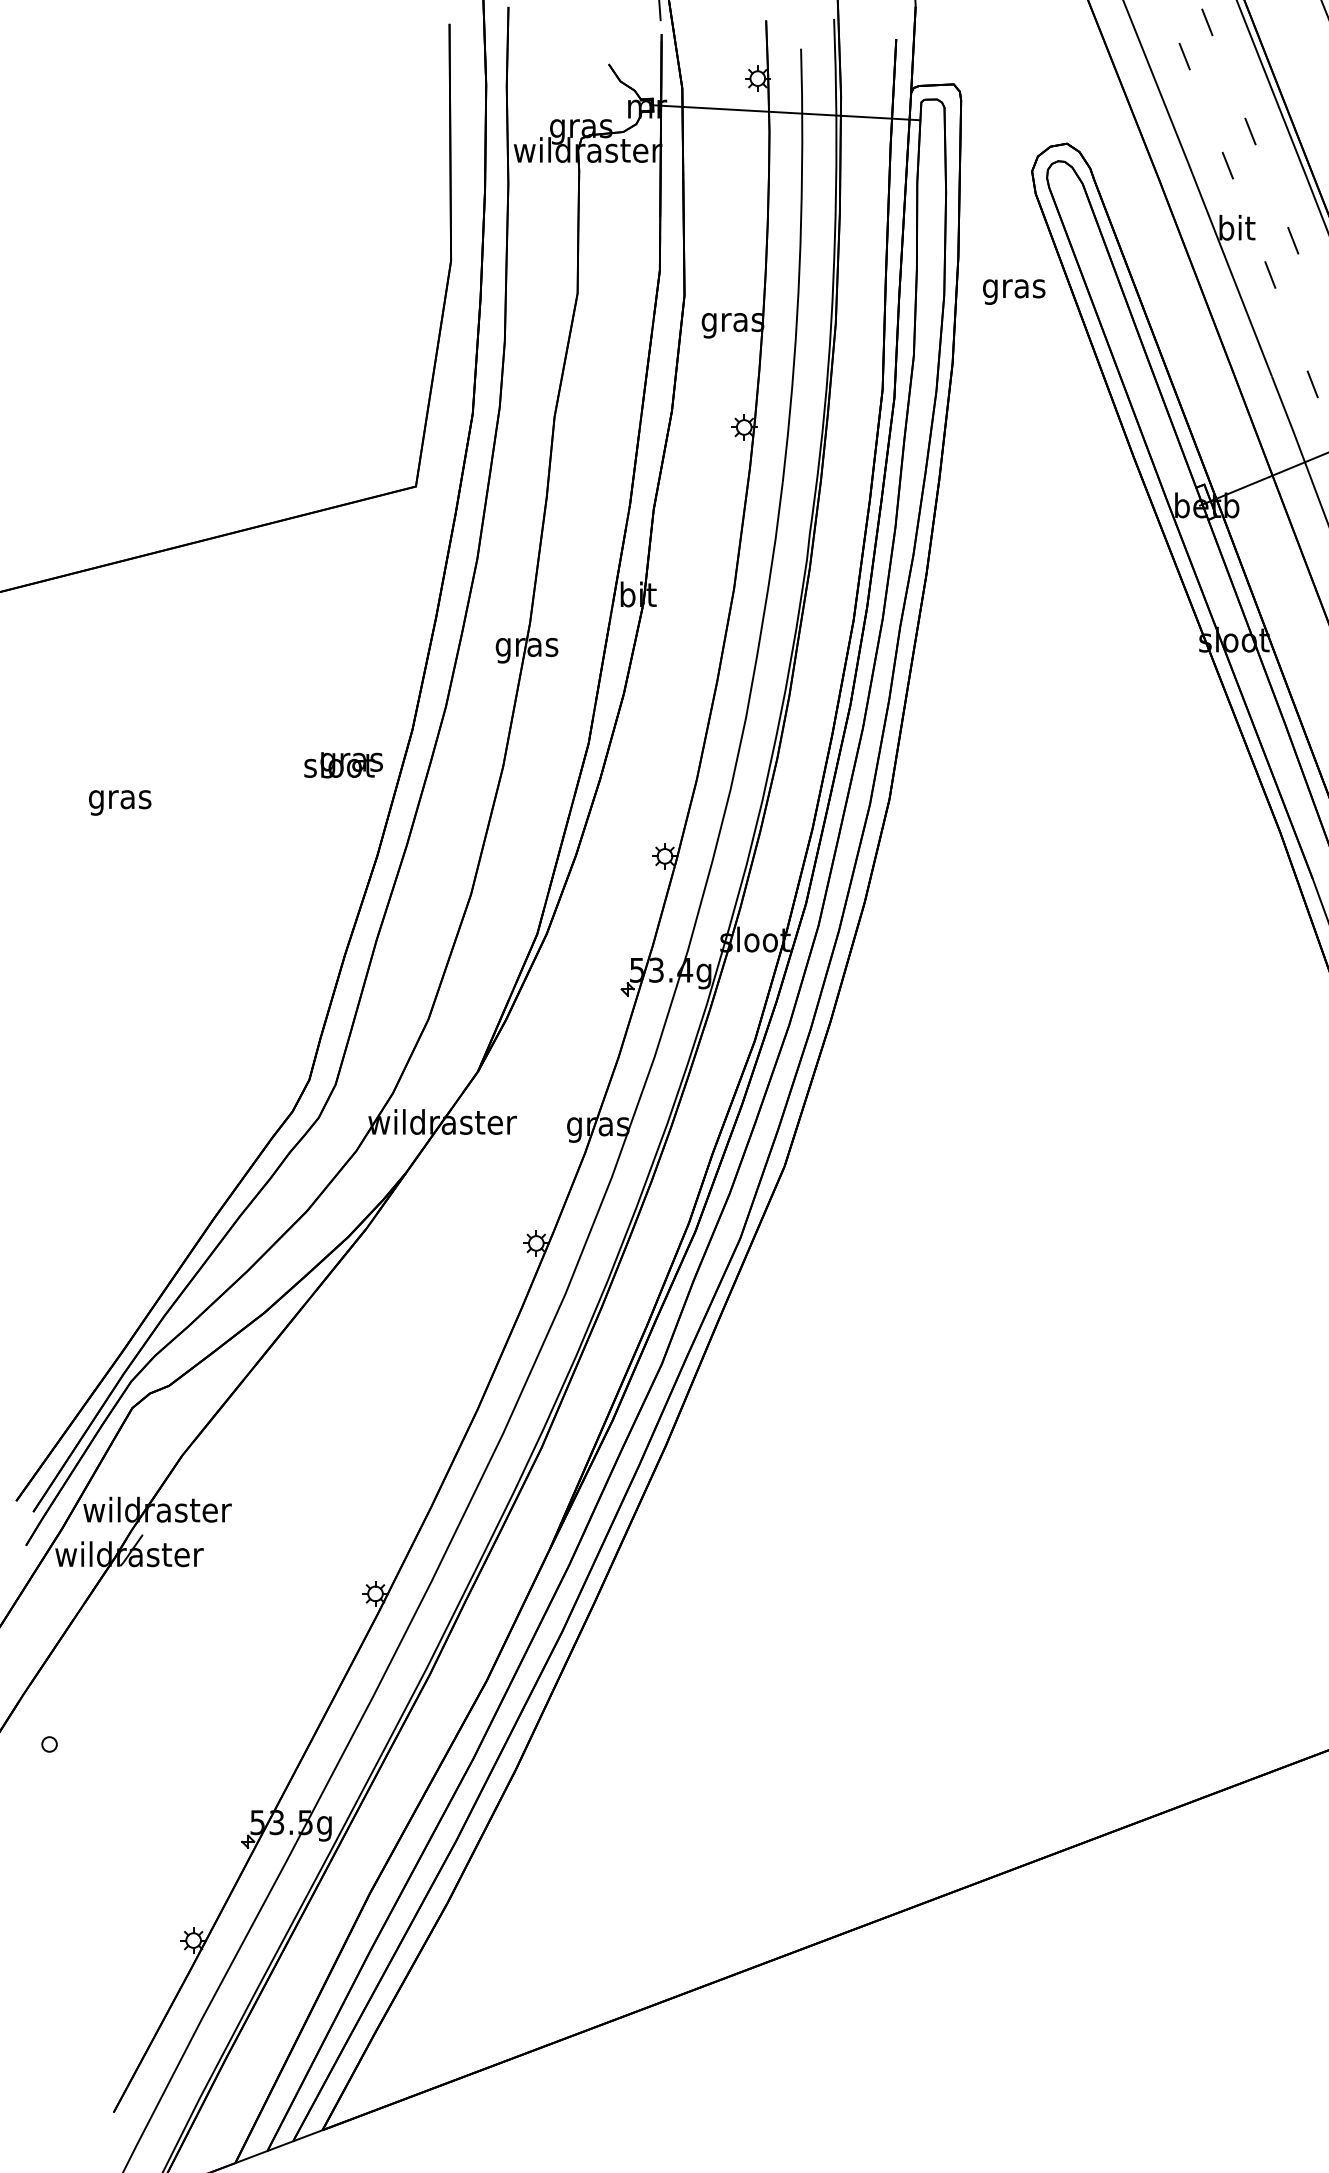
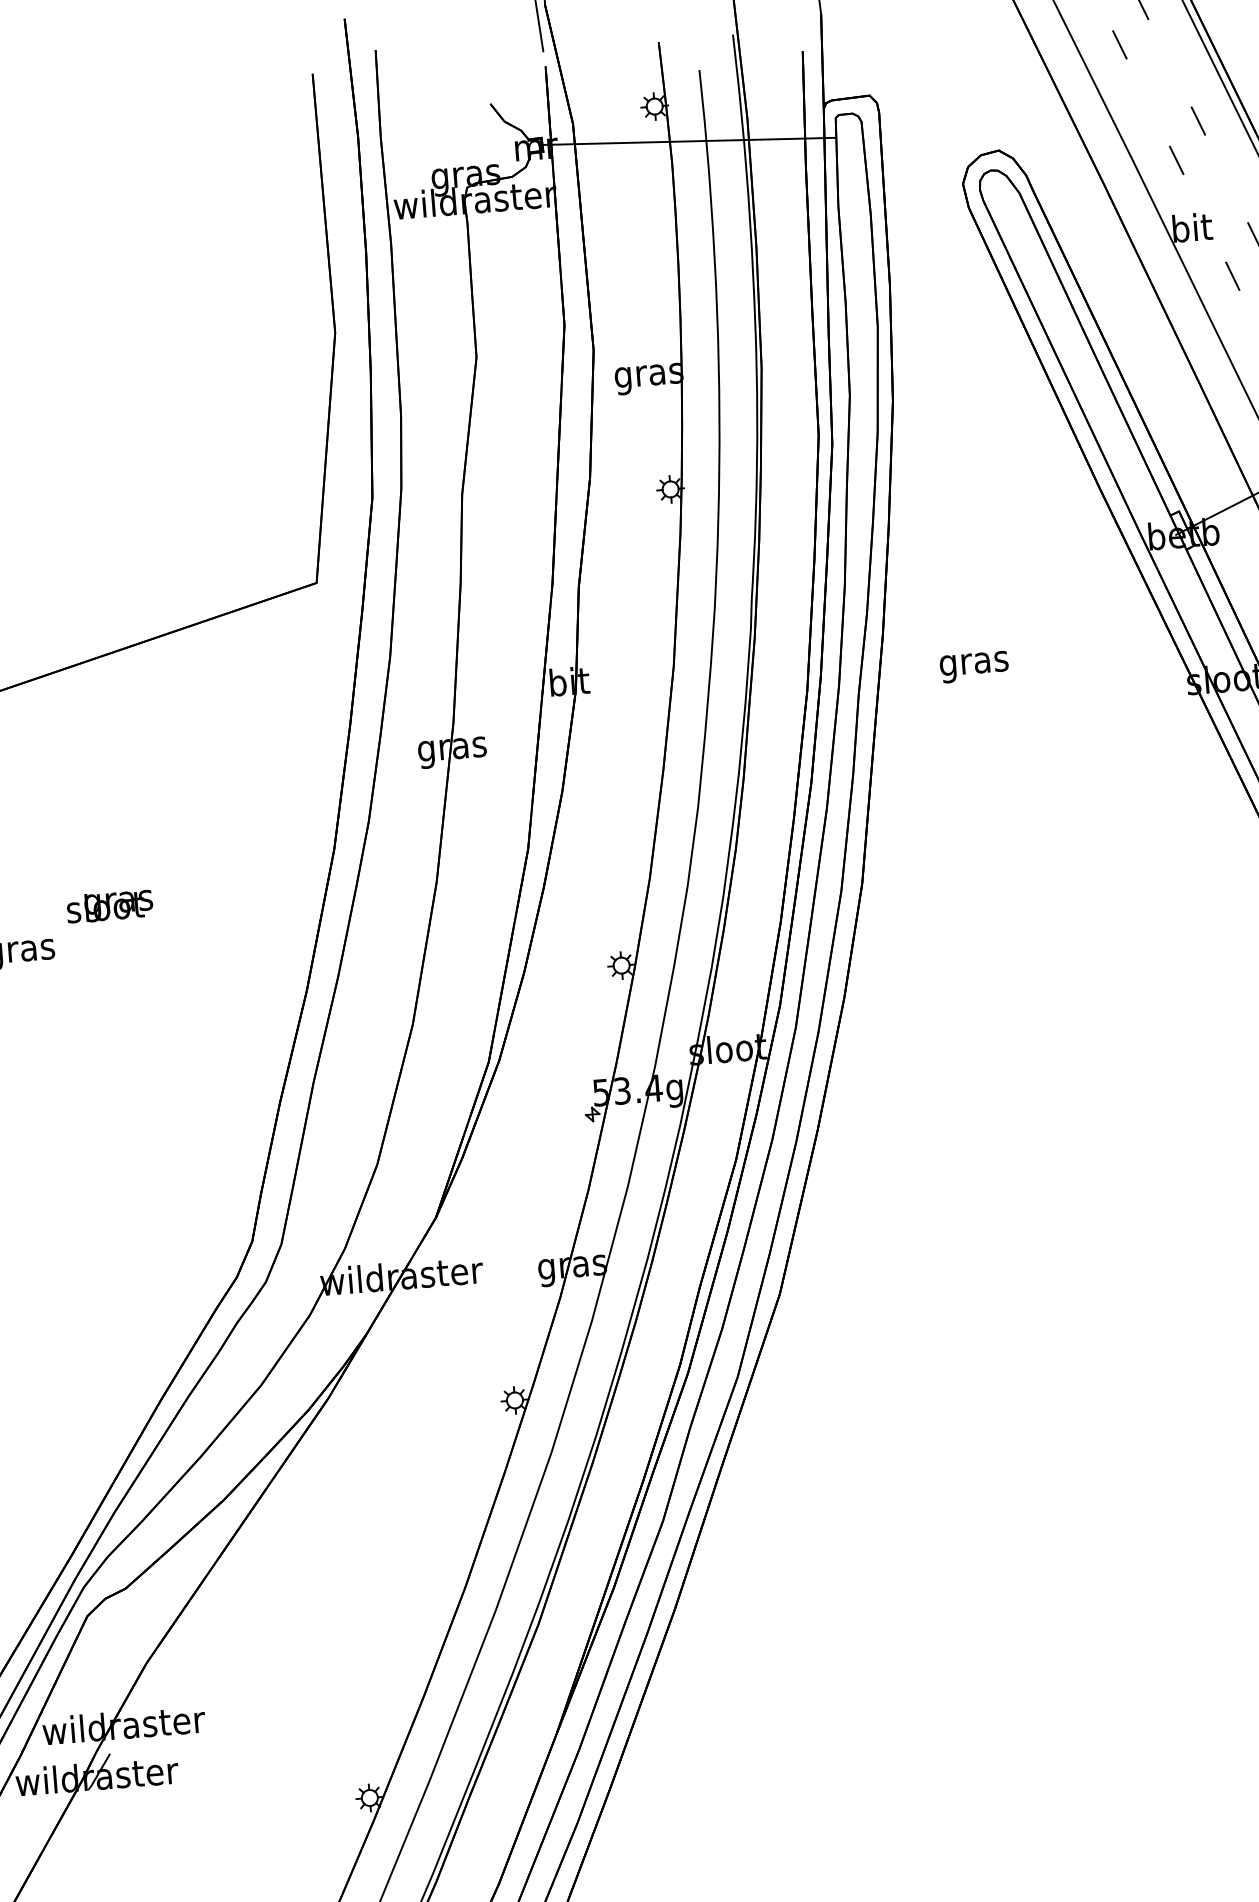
text: (1014, 291) -> (974, 666), moved
text: (343, 765) -> (109, 906), moved

